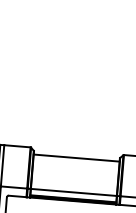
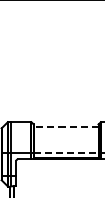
line: (75, 158) -> (65, 127), solid -> dashed
line: (74, 193) -> (66, 153), solid -> dashed

